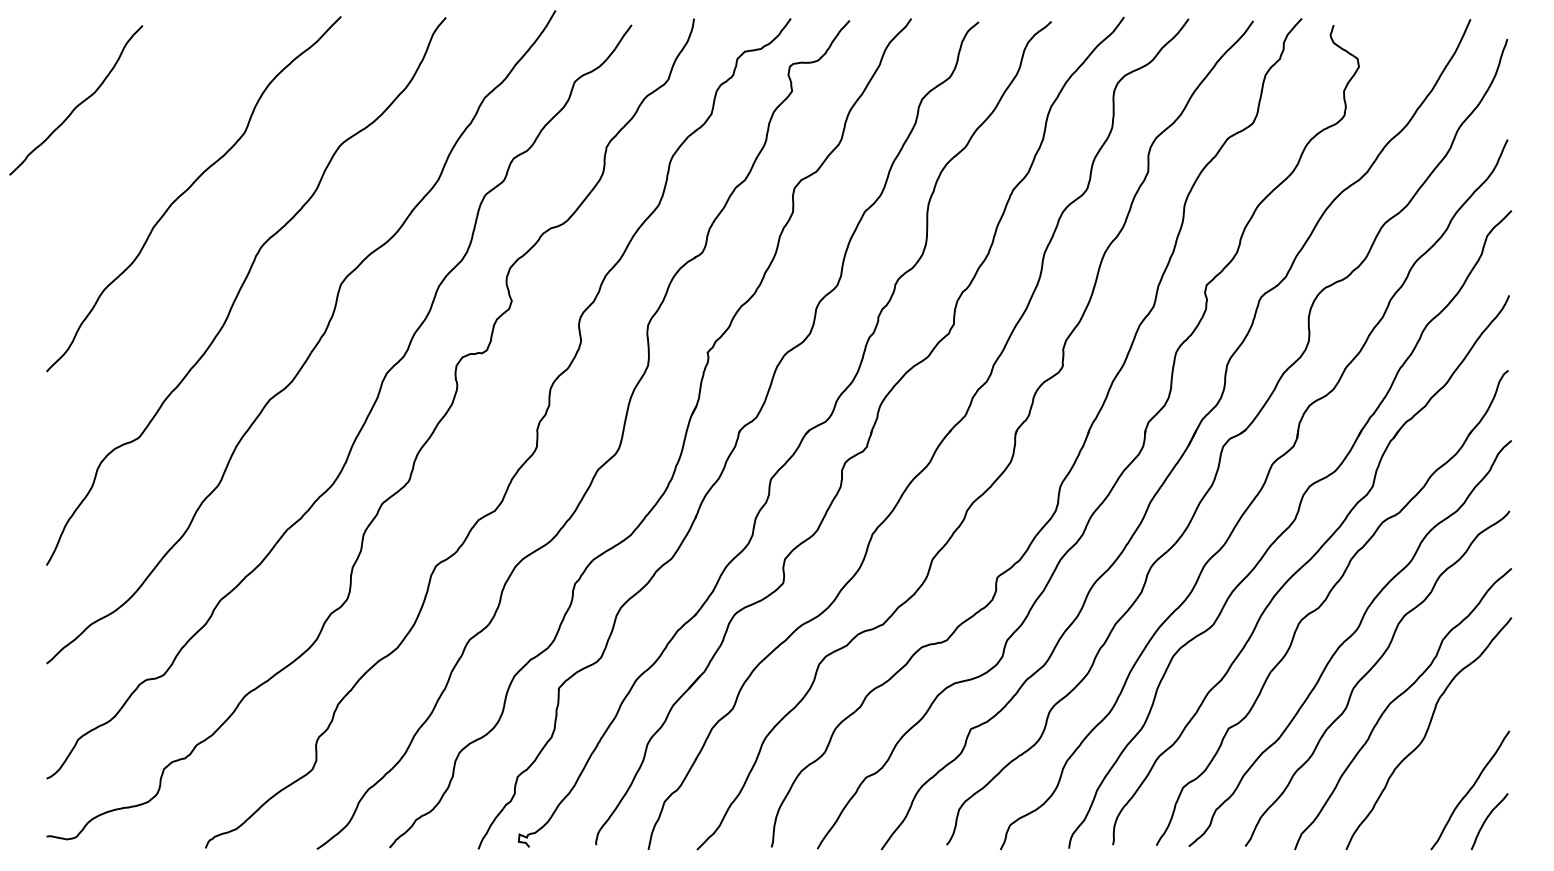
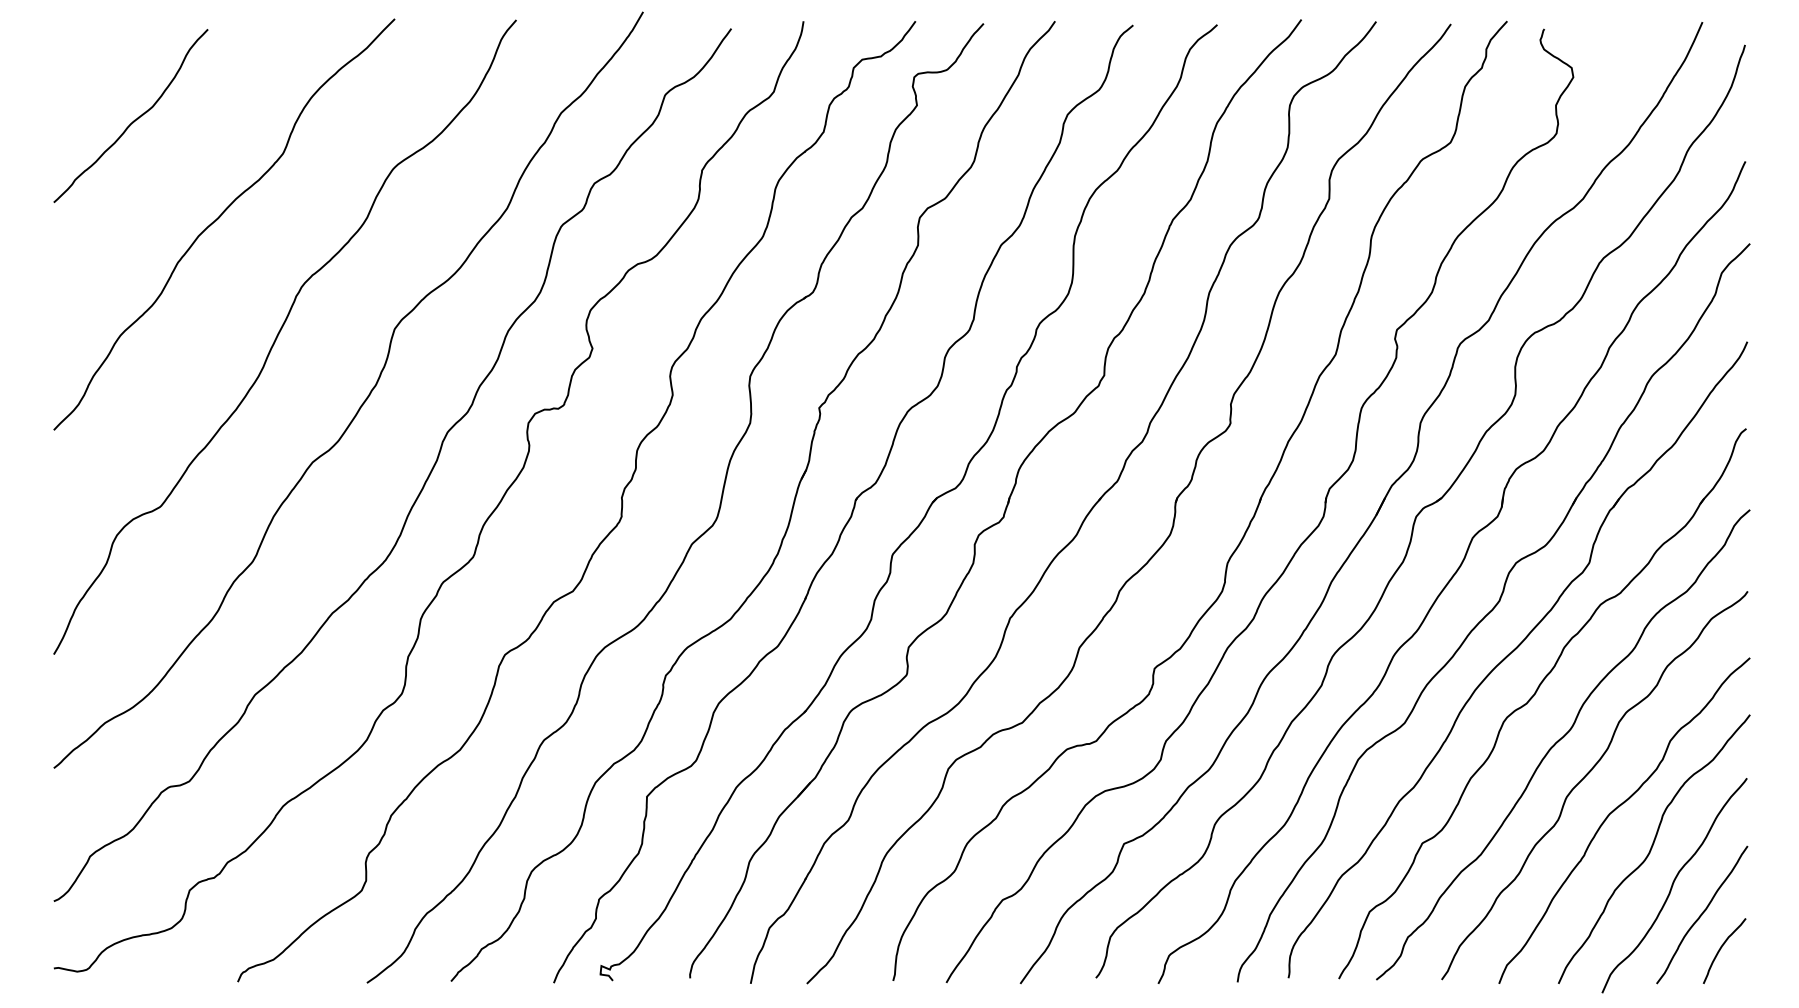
curve: (77, 104) -> (132, 120), moved
curve: (1445, 765) -> (1673, 886), added

